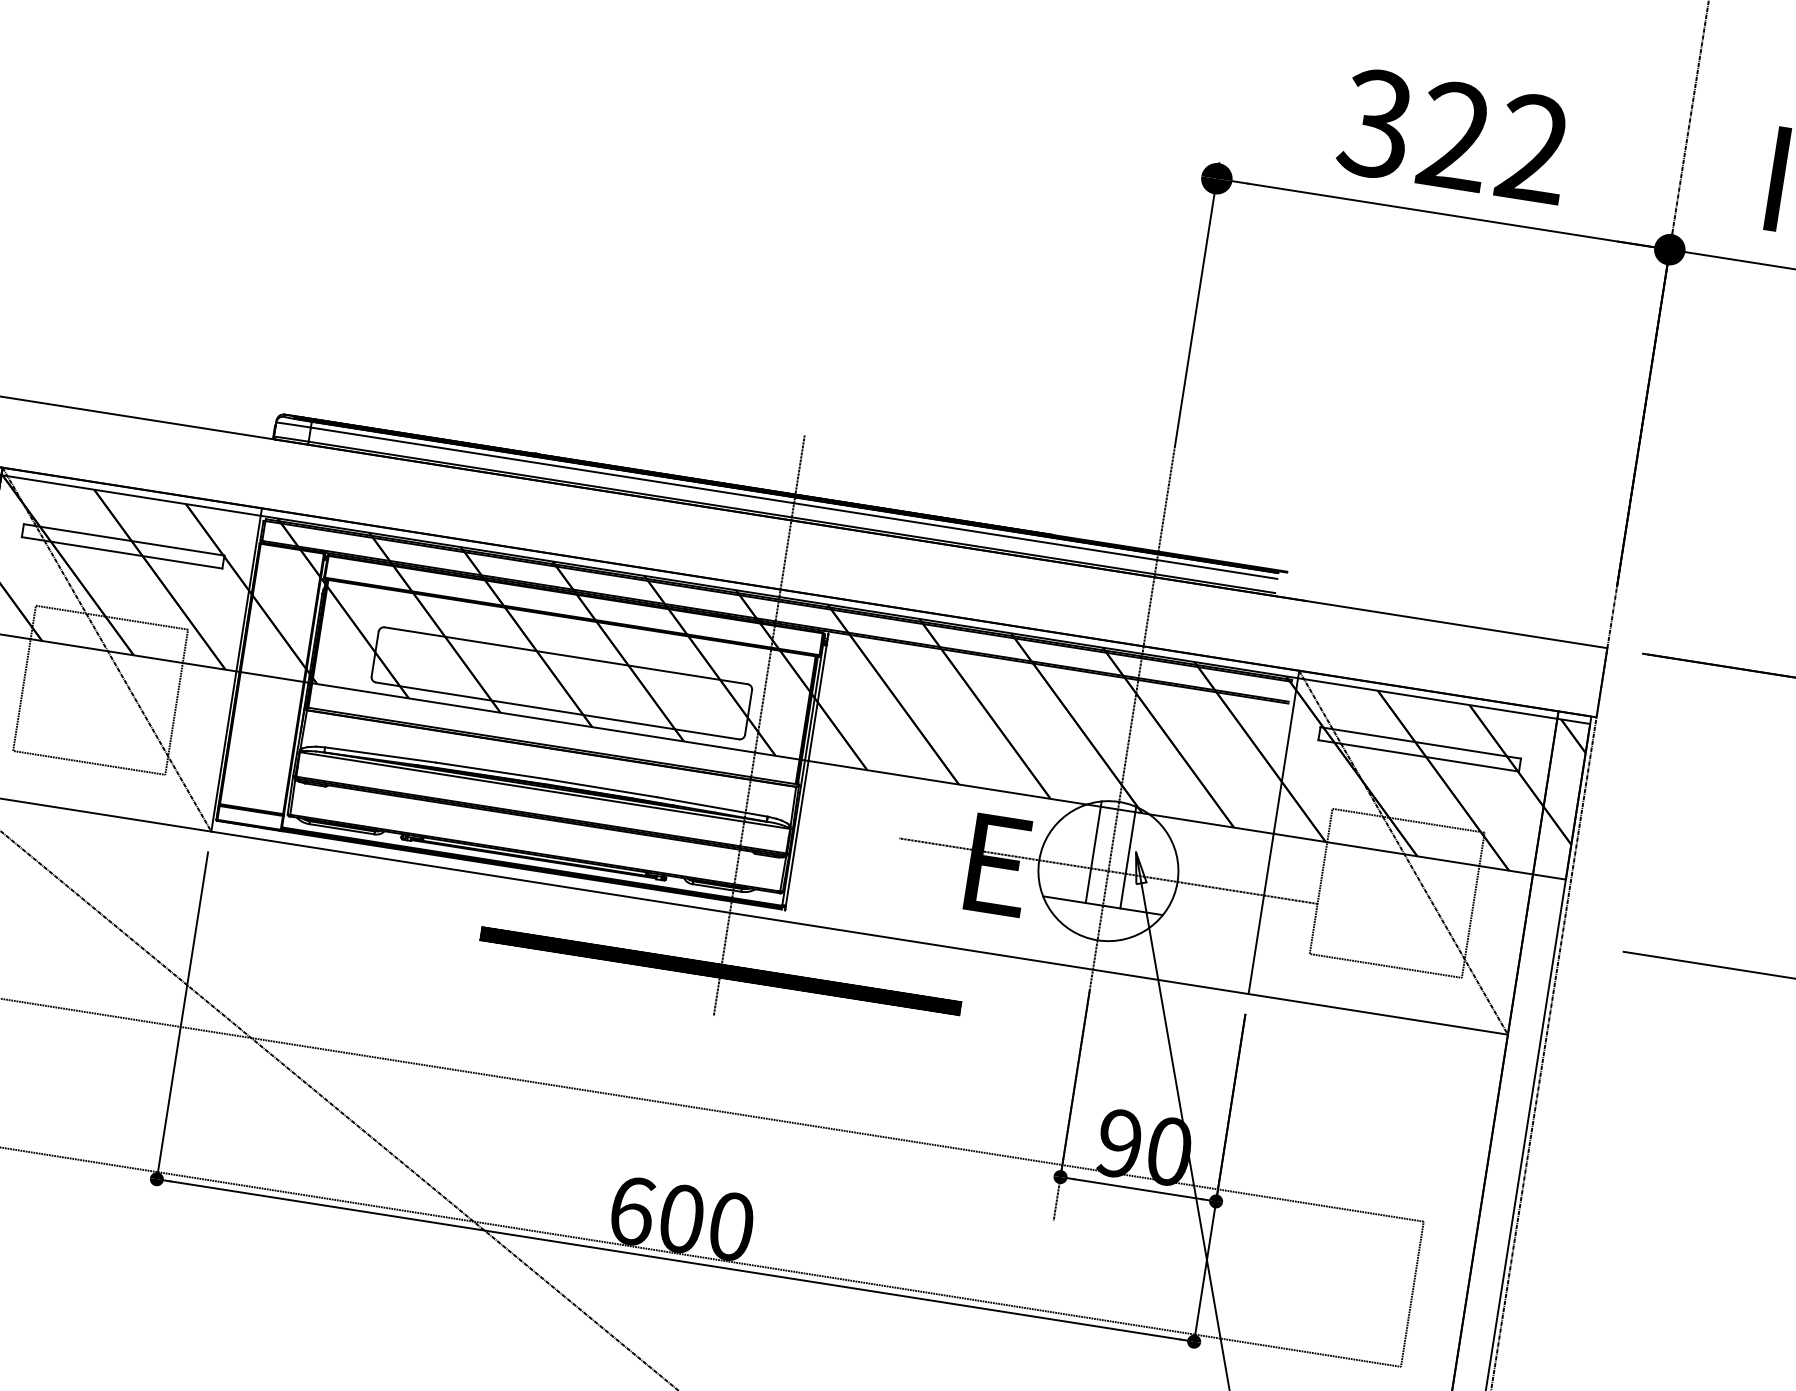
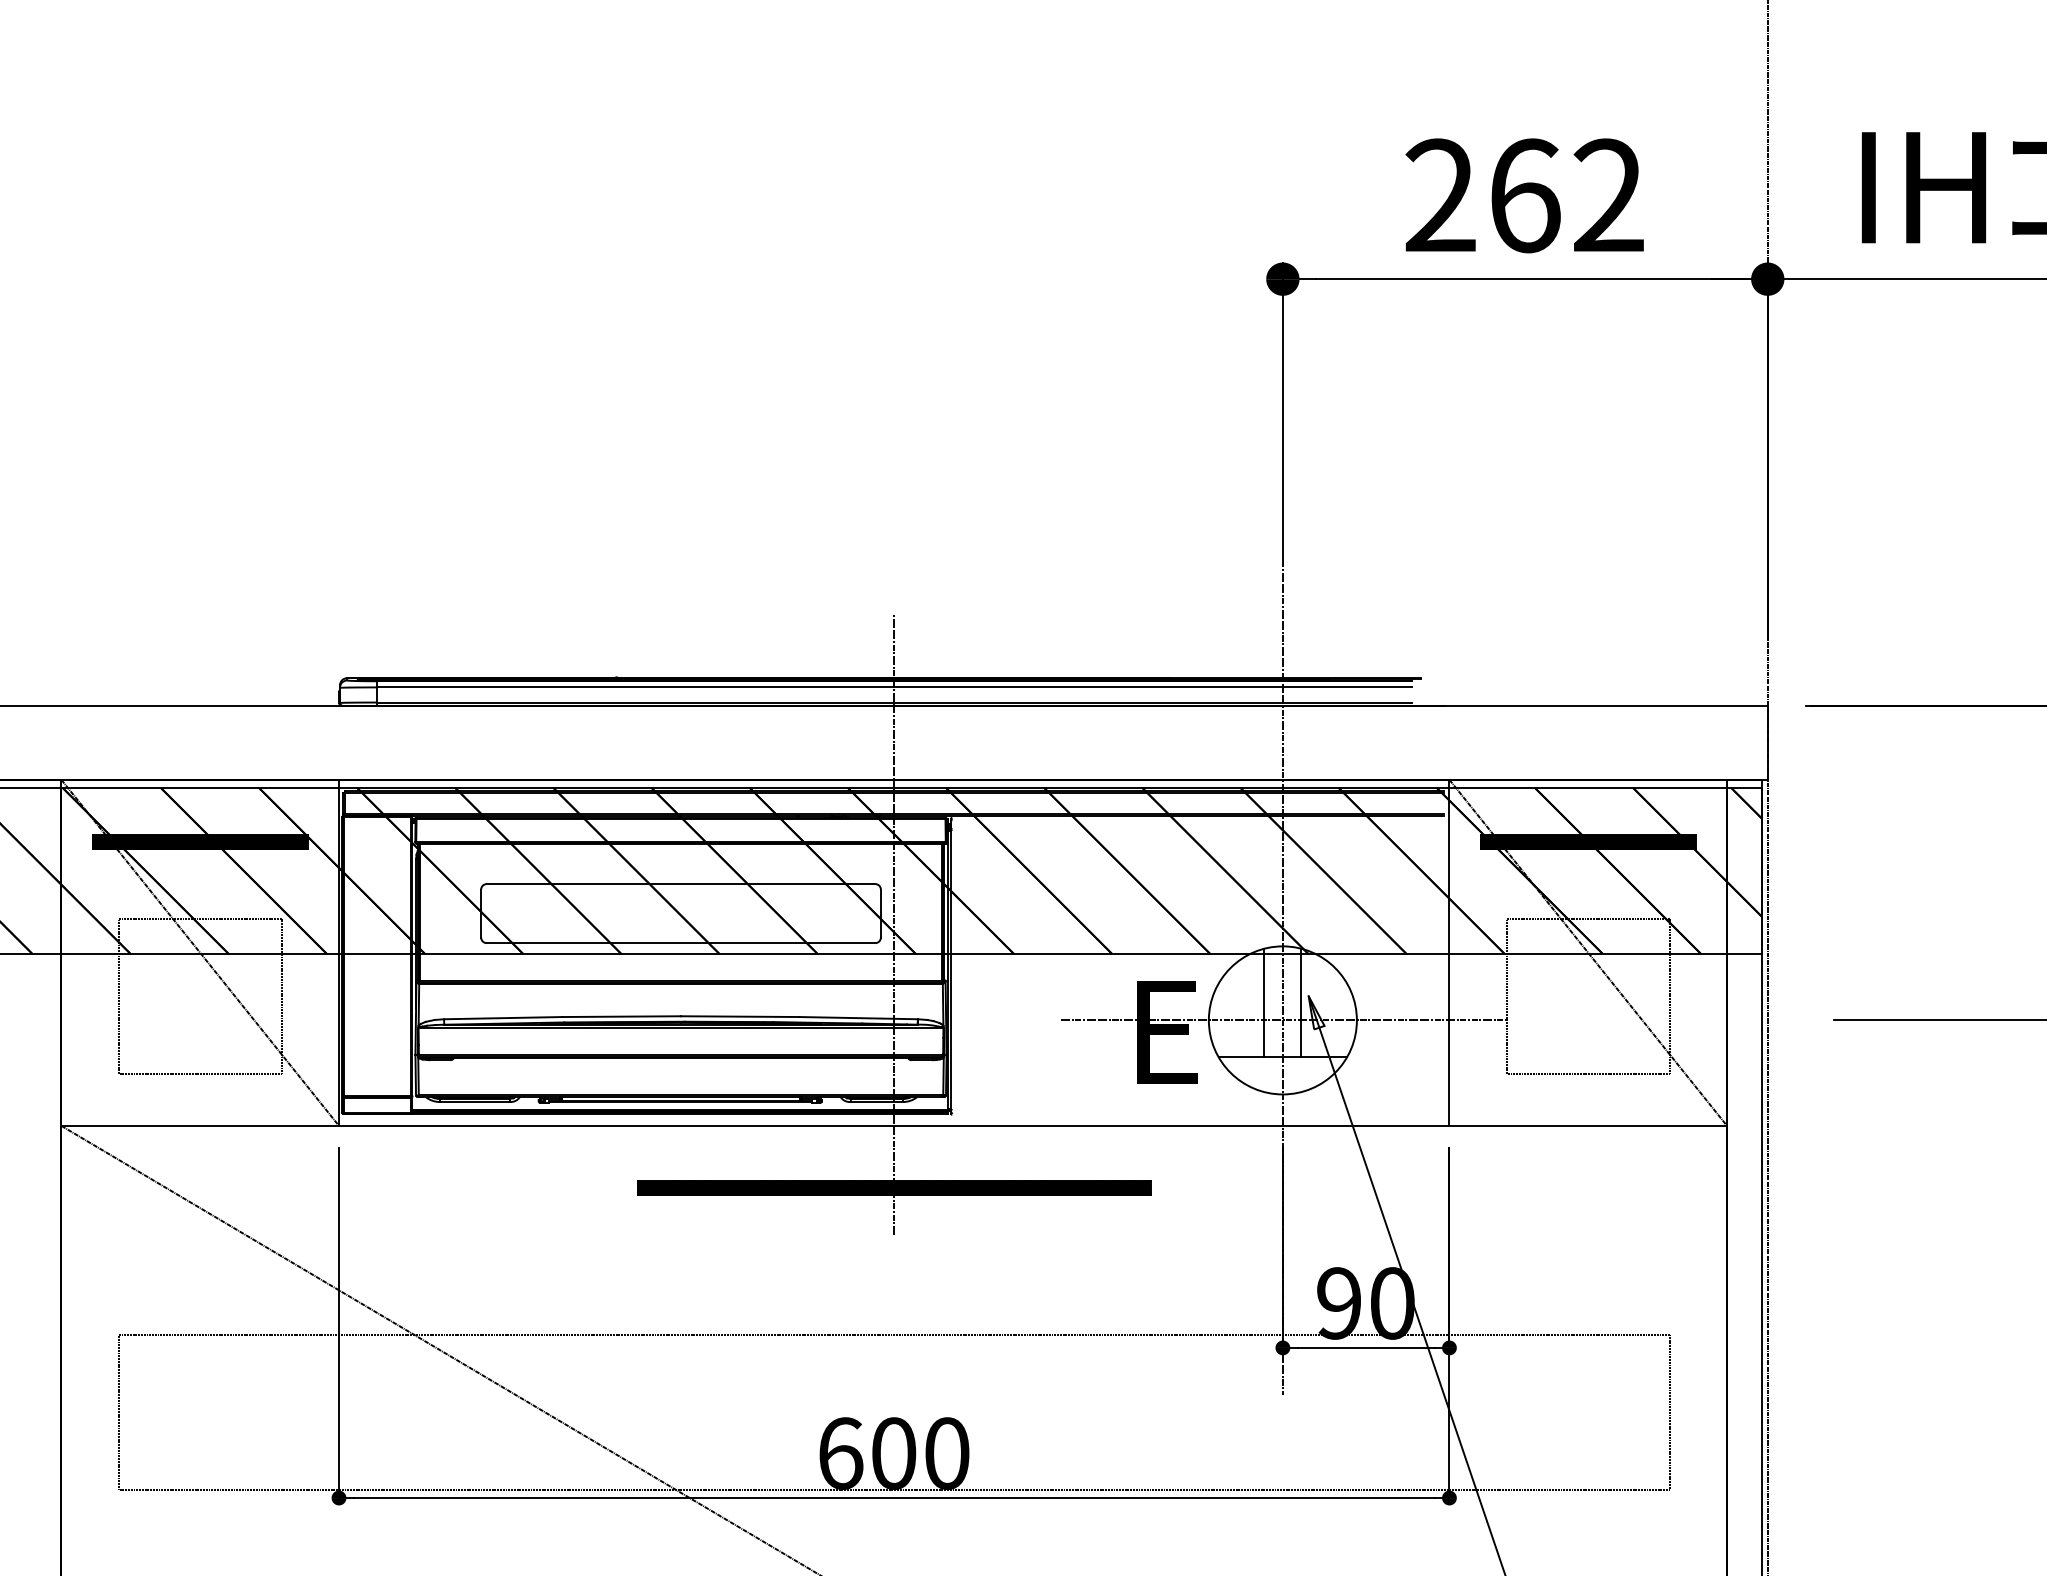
text: (1414, 129) -> (1481, 195), 322 -> 262
hatch: (122, 546) -> (199, 842), added
hatch: (1419, 749) -> (1587, 842), added

